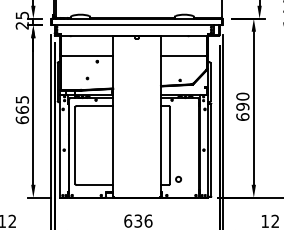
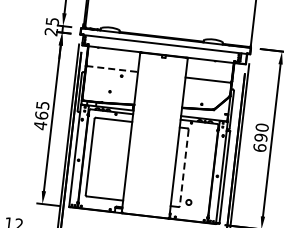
line: (87, 55) -> (112, 68), solid -> dashed
text: (21, 120) -> (39, 125), 665 -> 465
line: (170, 146) -> (184, 168), solid -> dashed

